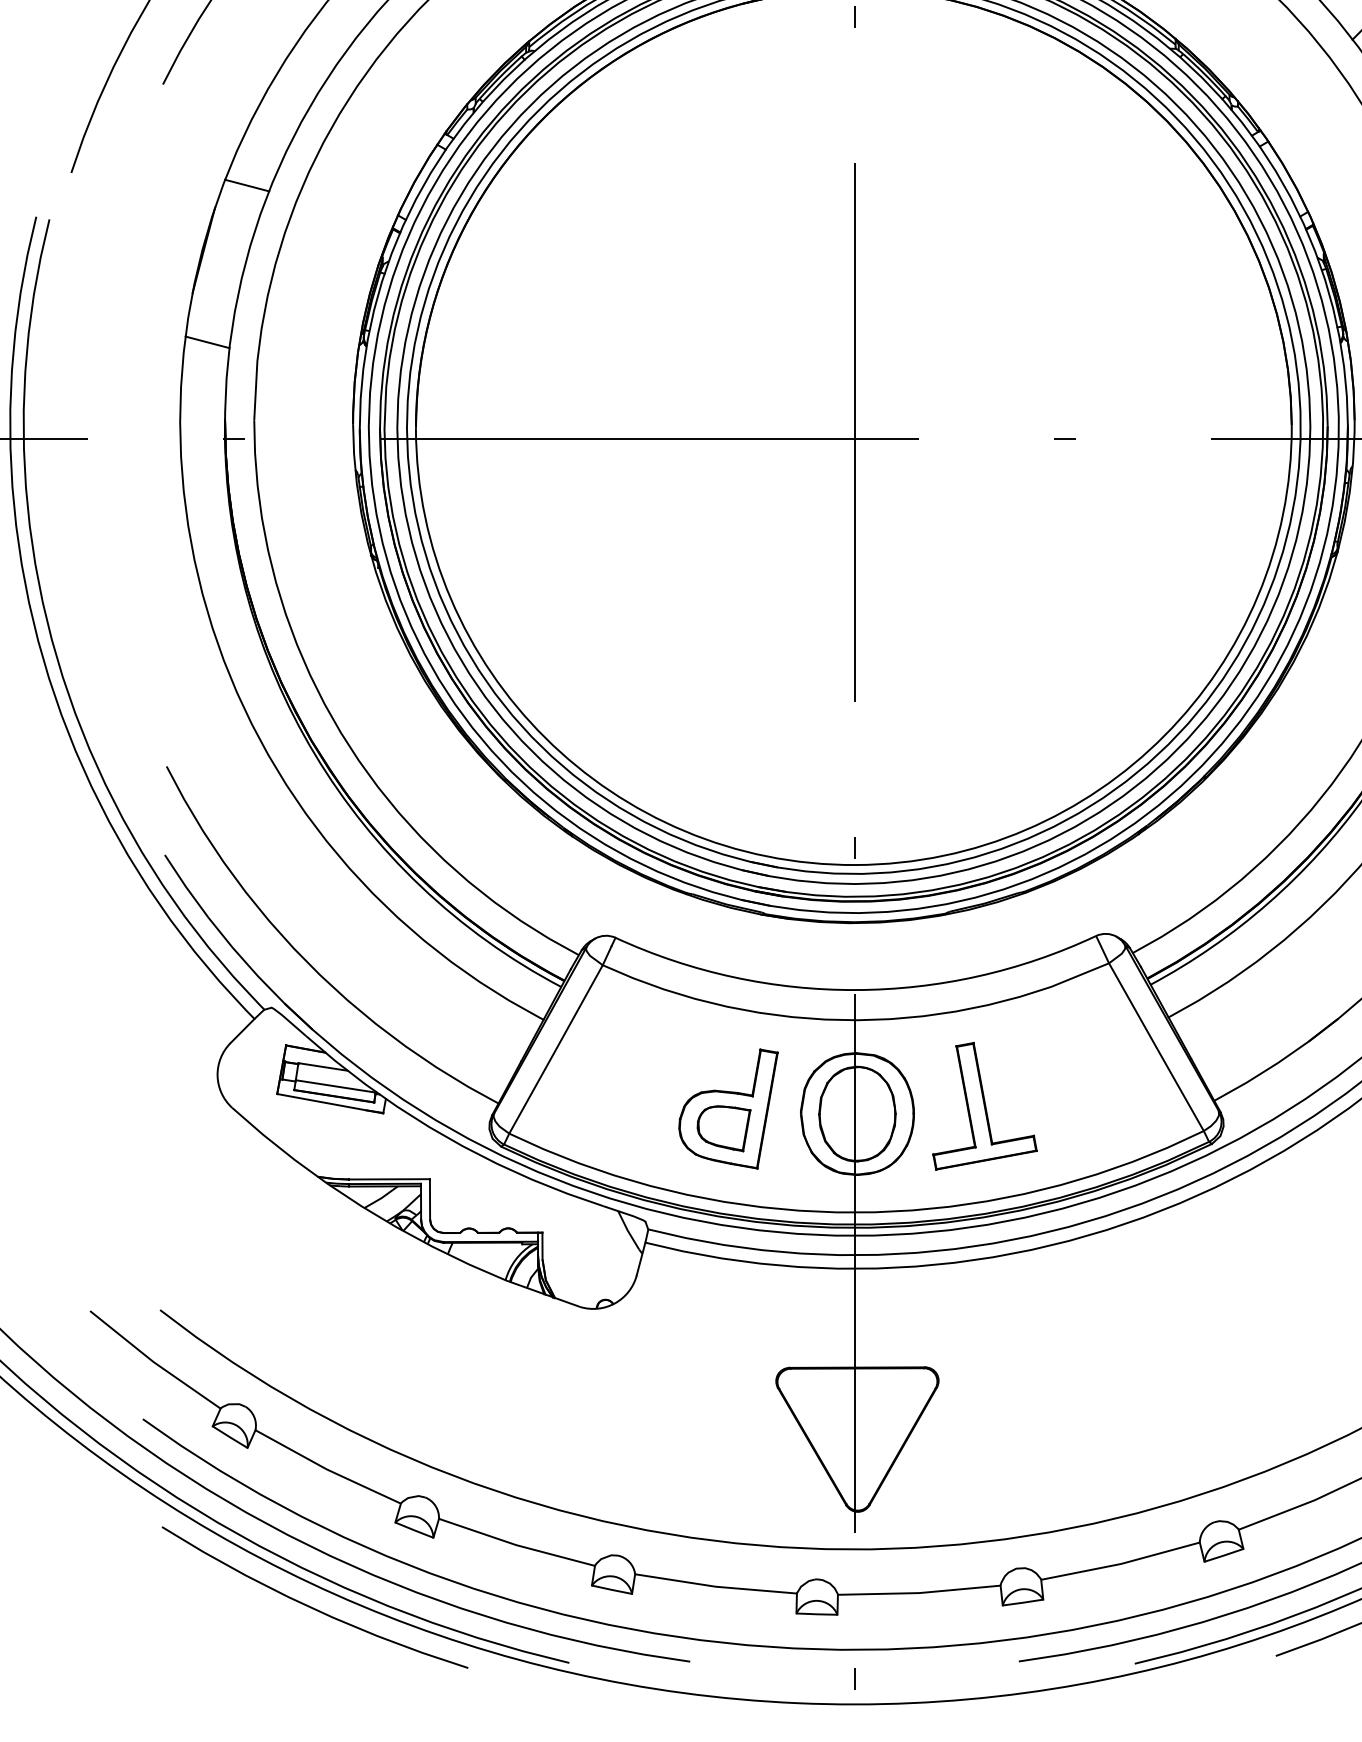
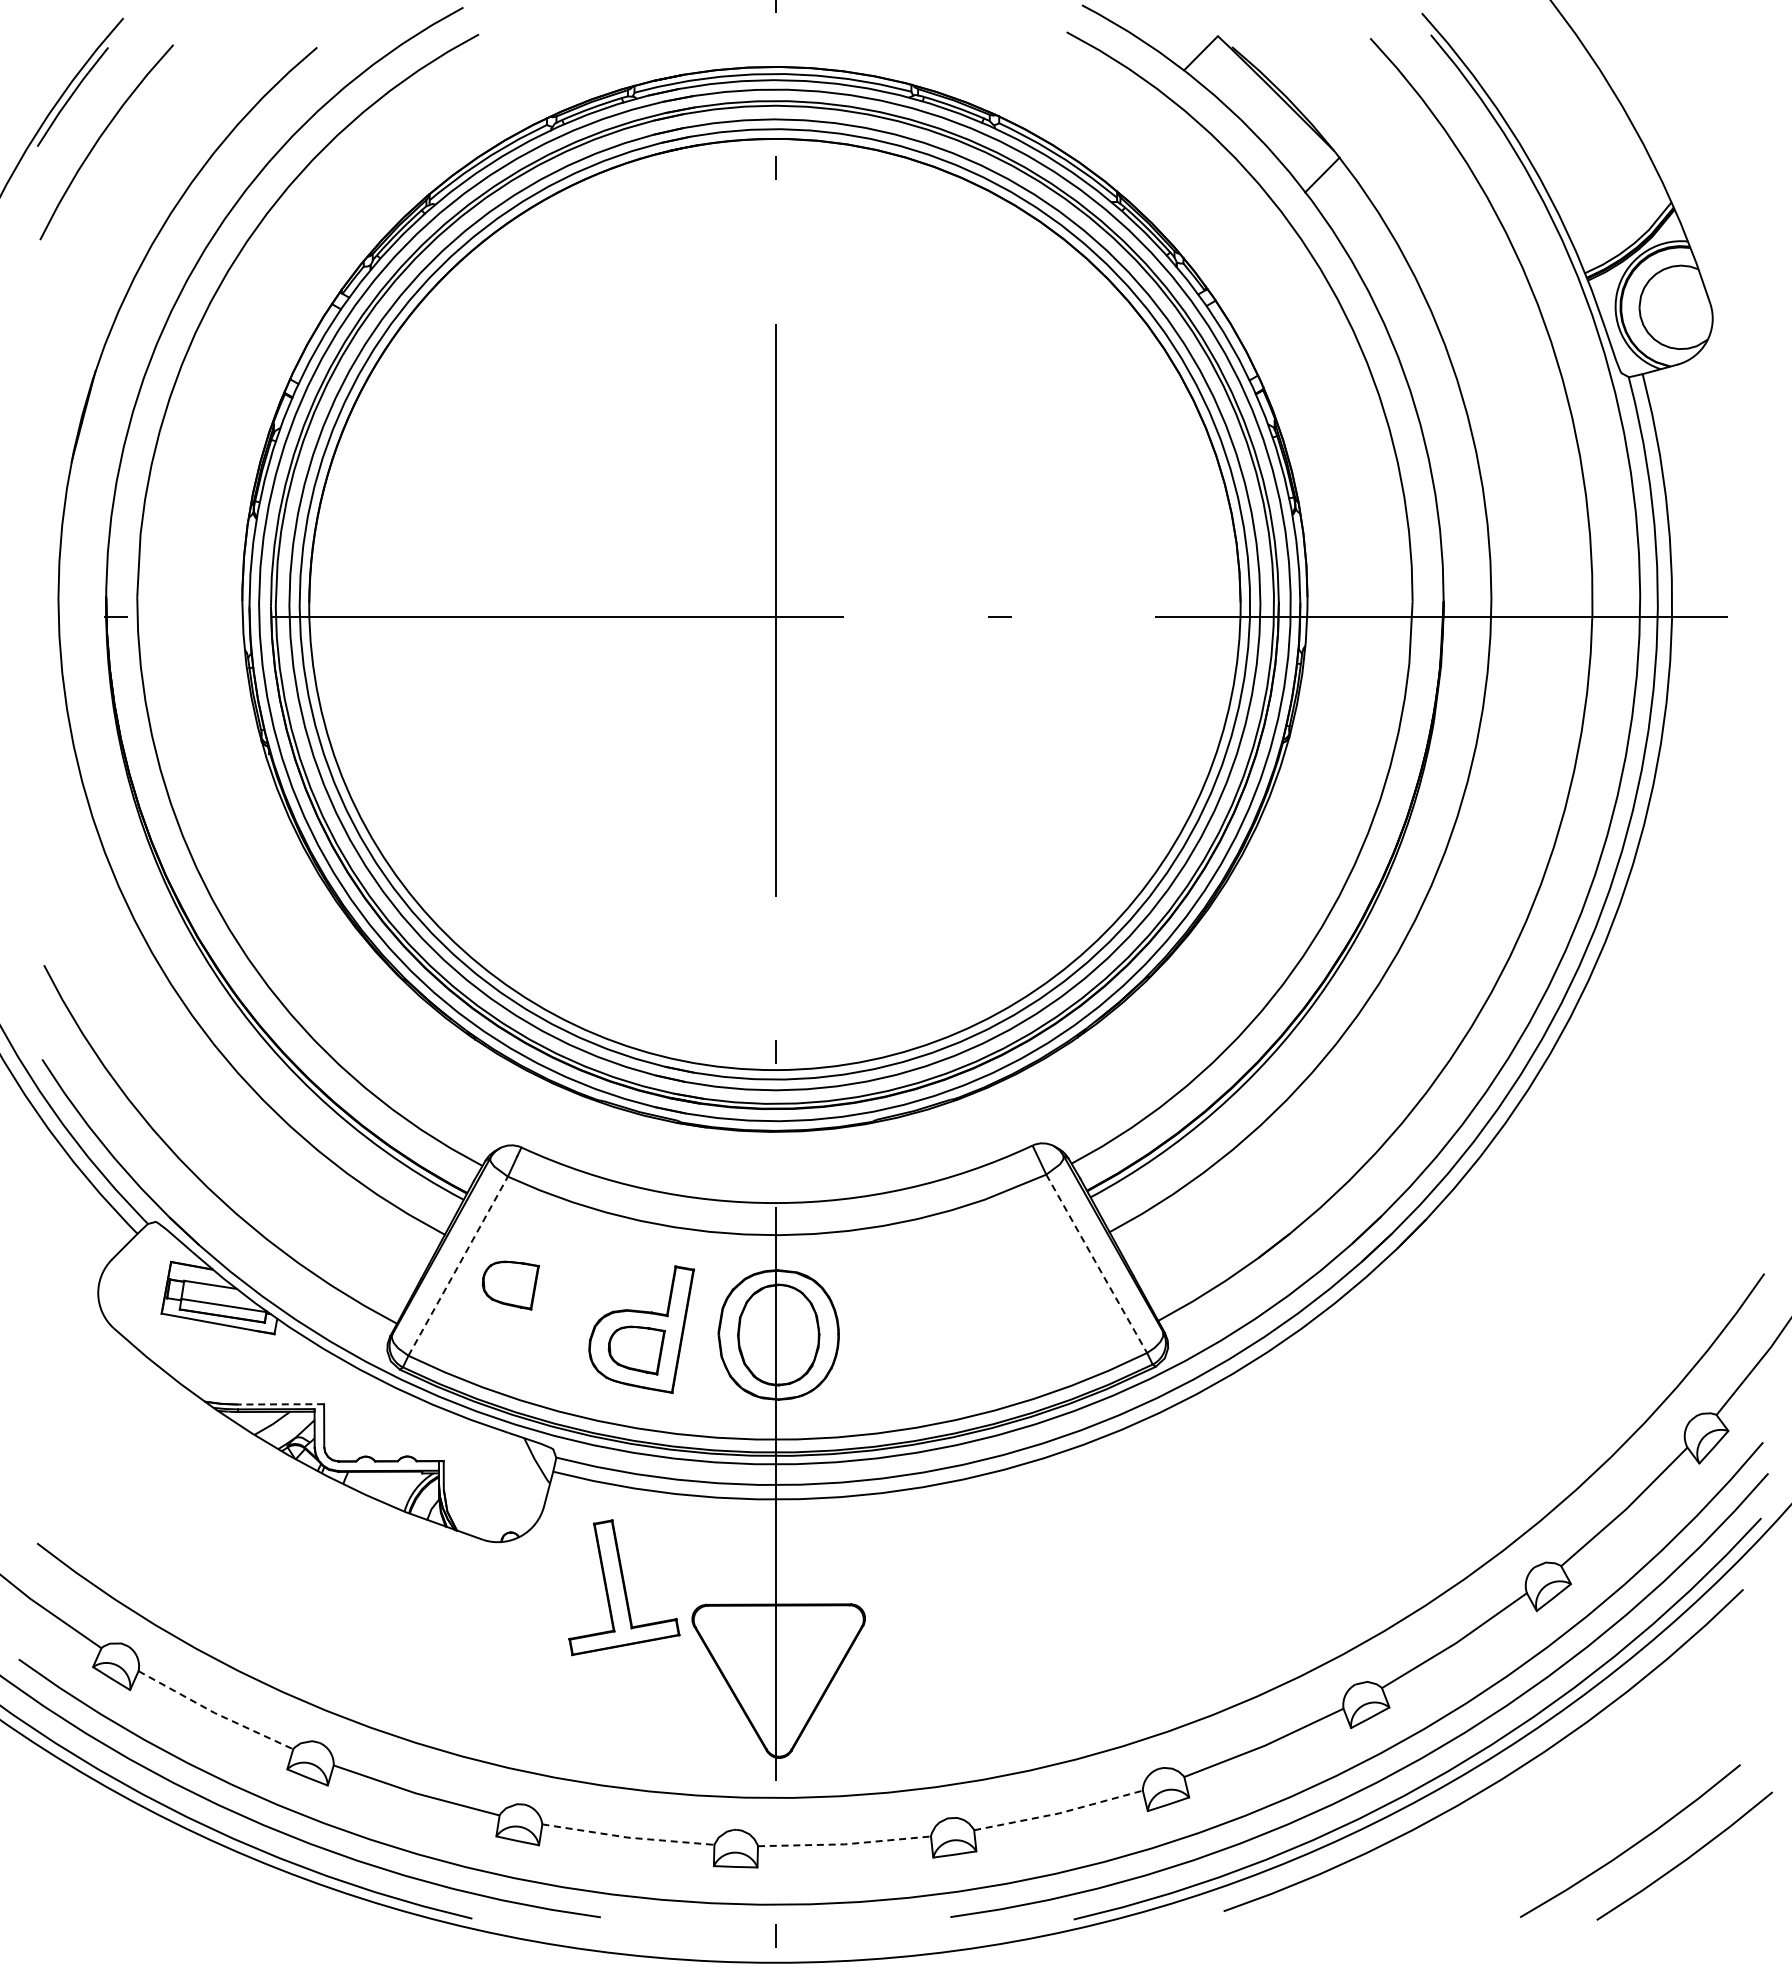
line: (246, 185) -> (129, 347), removed
line: (207, 342) -> (87, 514), removed
line: (1157, 1048) -> (1097, 1265), solid -> dashed
line: (556, 1049) -> (458, 1266), solid -> dashed
part: (605, 1067) -> (510, 1285), added
part: (985, 1106) -> (624, 1587), moved
line: (389, 1179) -> (281, 1404), solid -> dashed
line: (326, 1469) -> (214, 1712), solid -> dashed
line: (1121, 1564) -> (1059, 1813), solid -> dashed
line: (716, 1586) -> (628, 1837), solid -> dashed
line: (919, 1593) -> (844, 1844), solid -> dashed
curve: (310, 1606) -> (197, 1858), removed

